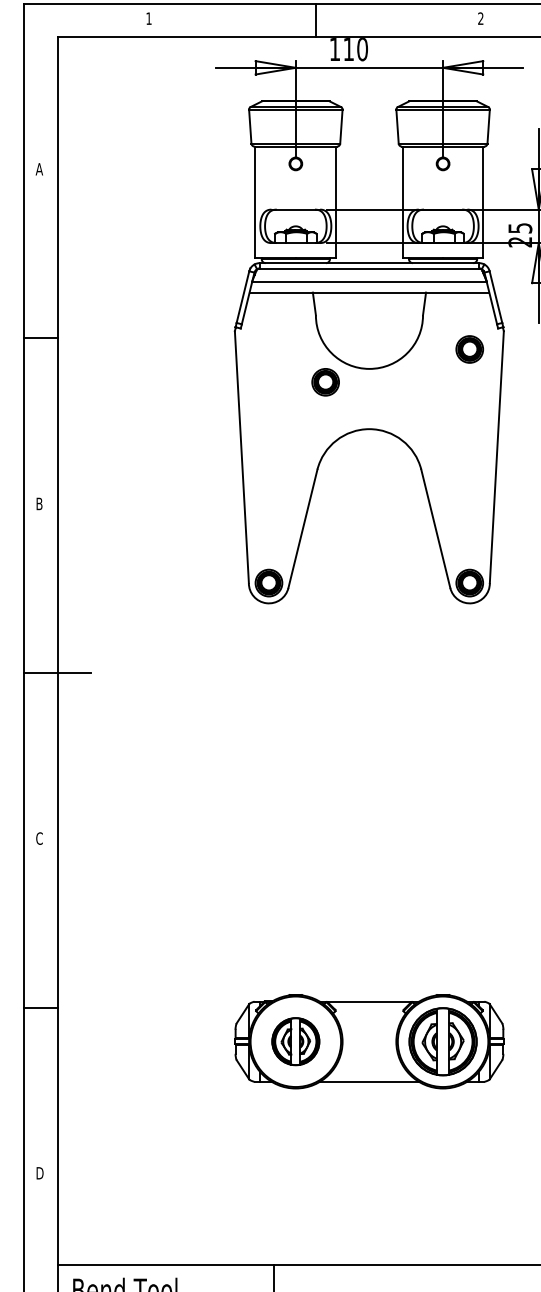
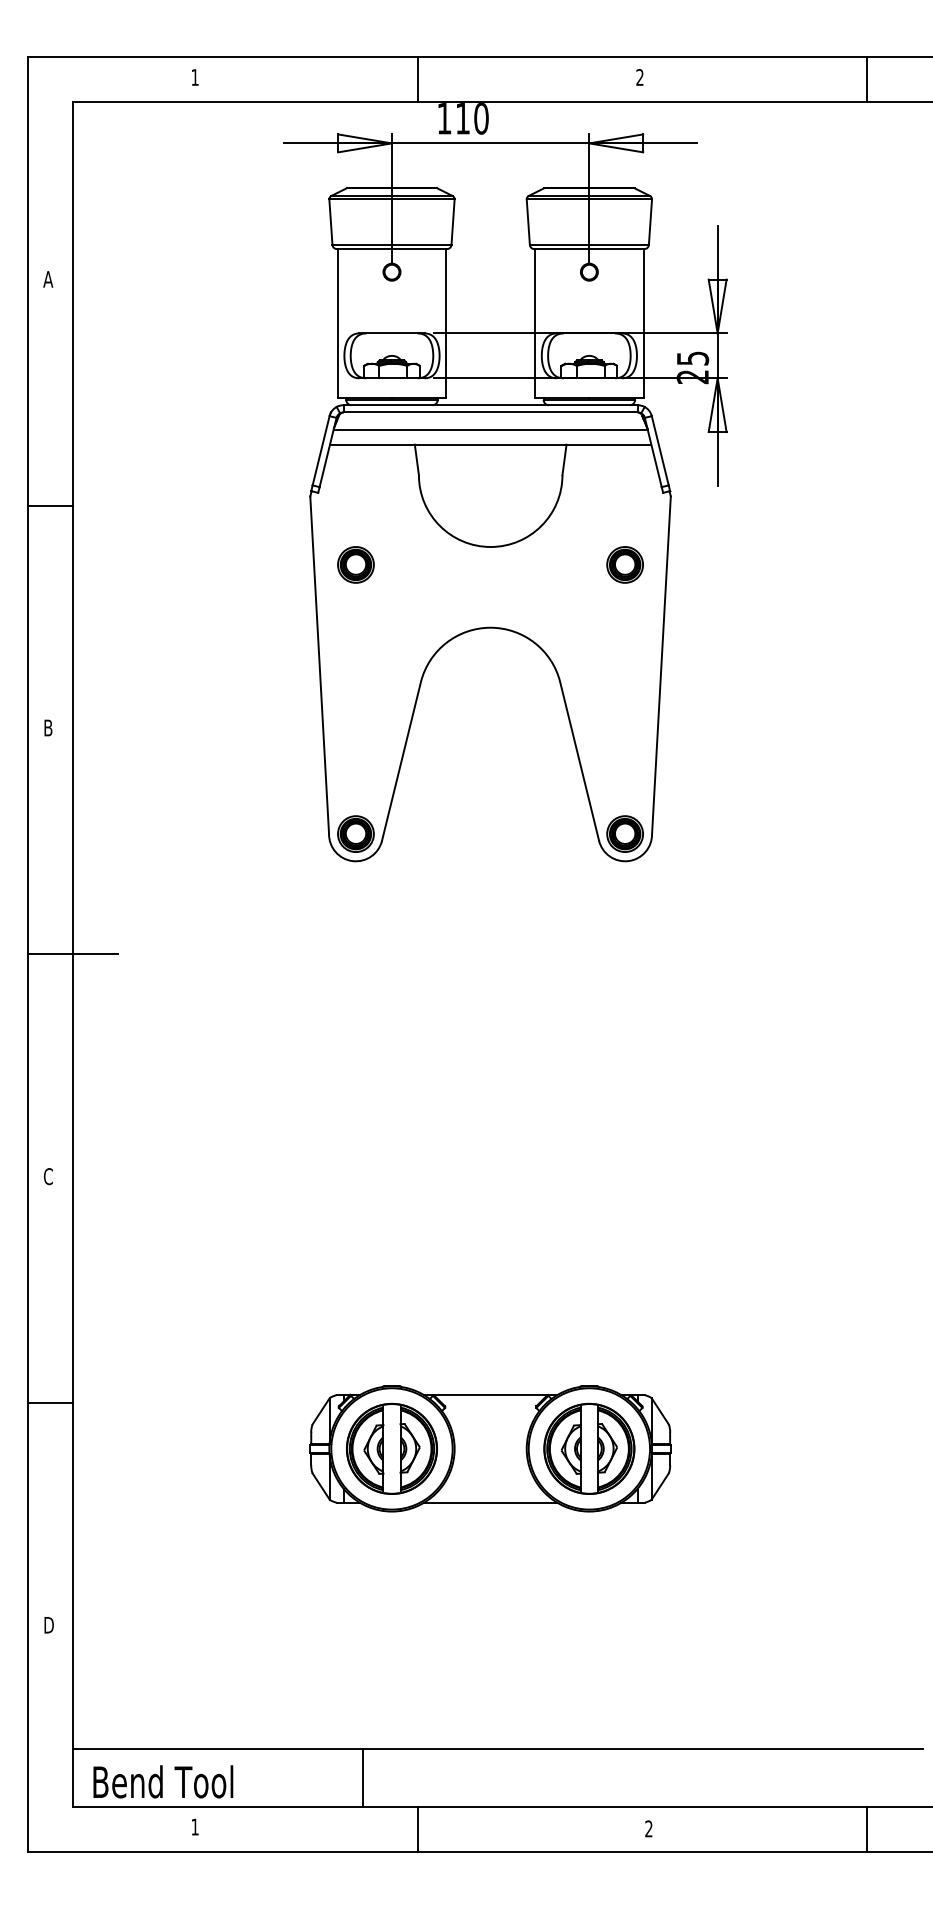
part: (469, 349) -> (624, 564), moved
part: (325, 381) -> (355, 564), moved
part: (295, 1041) -> (391, 1448), size x1.43

